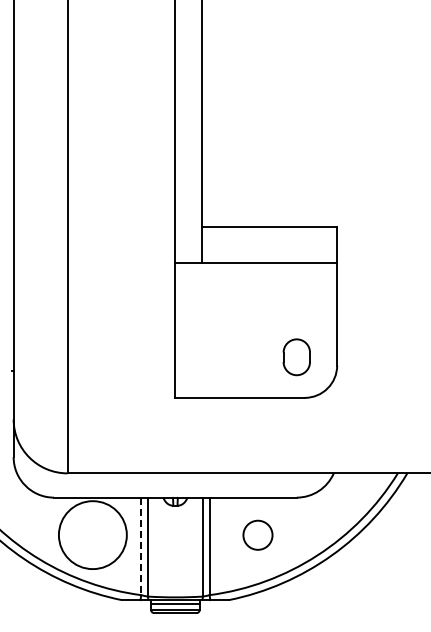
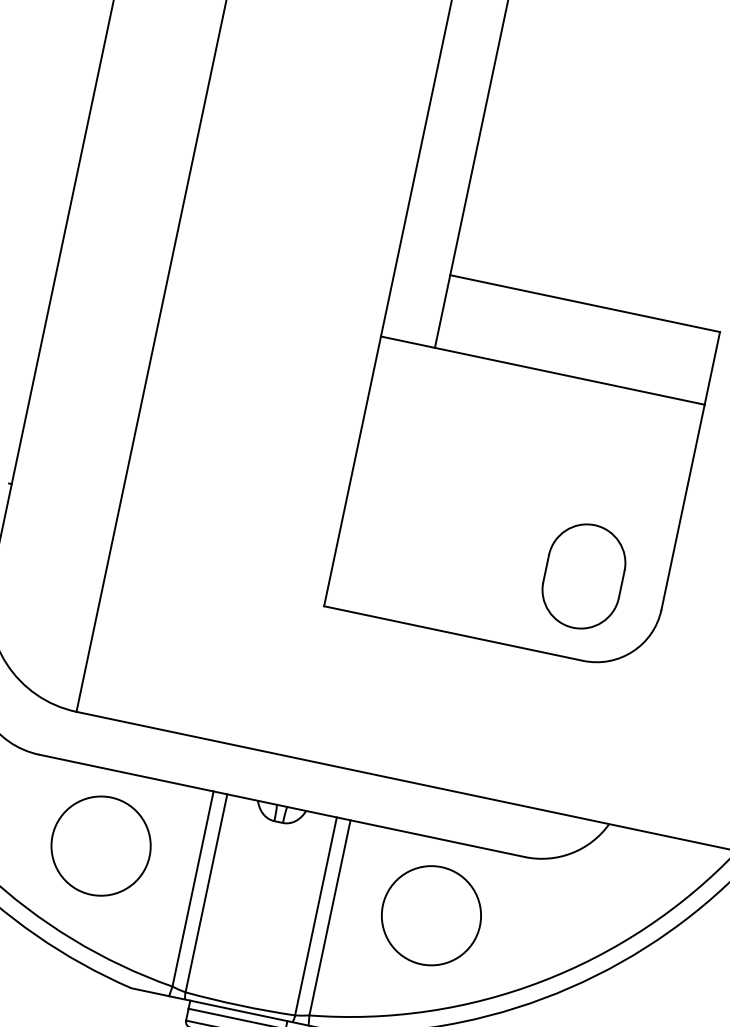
part: (296, 356) -> (583, 574), size x1.43
circle: (92, 534) -> (100, 844), size x0.71
circle: (257, 535) -> (430, 916), size x1.67
line: (141, 546) -> (193, 889), dashed -> solid

